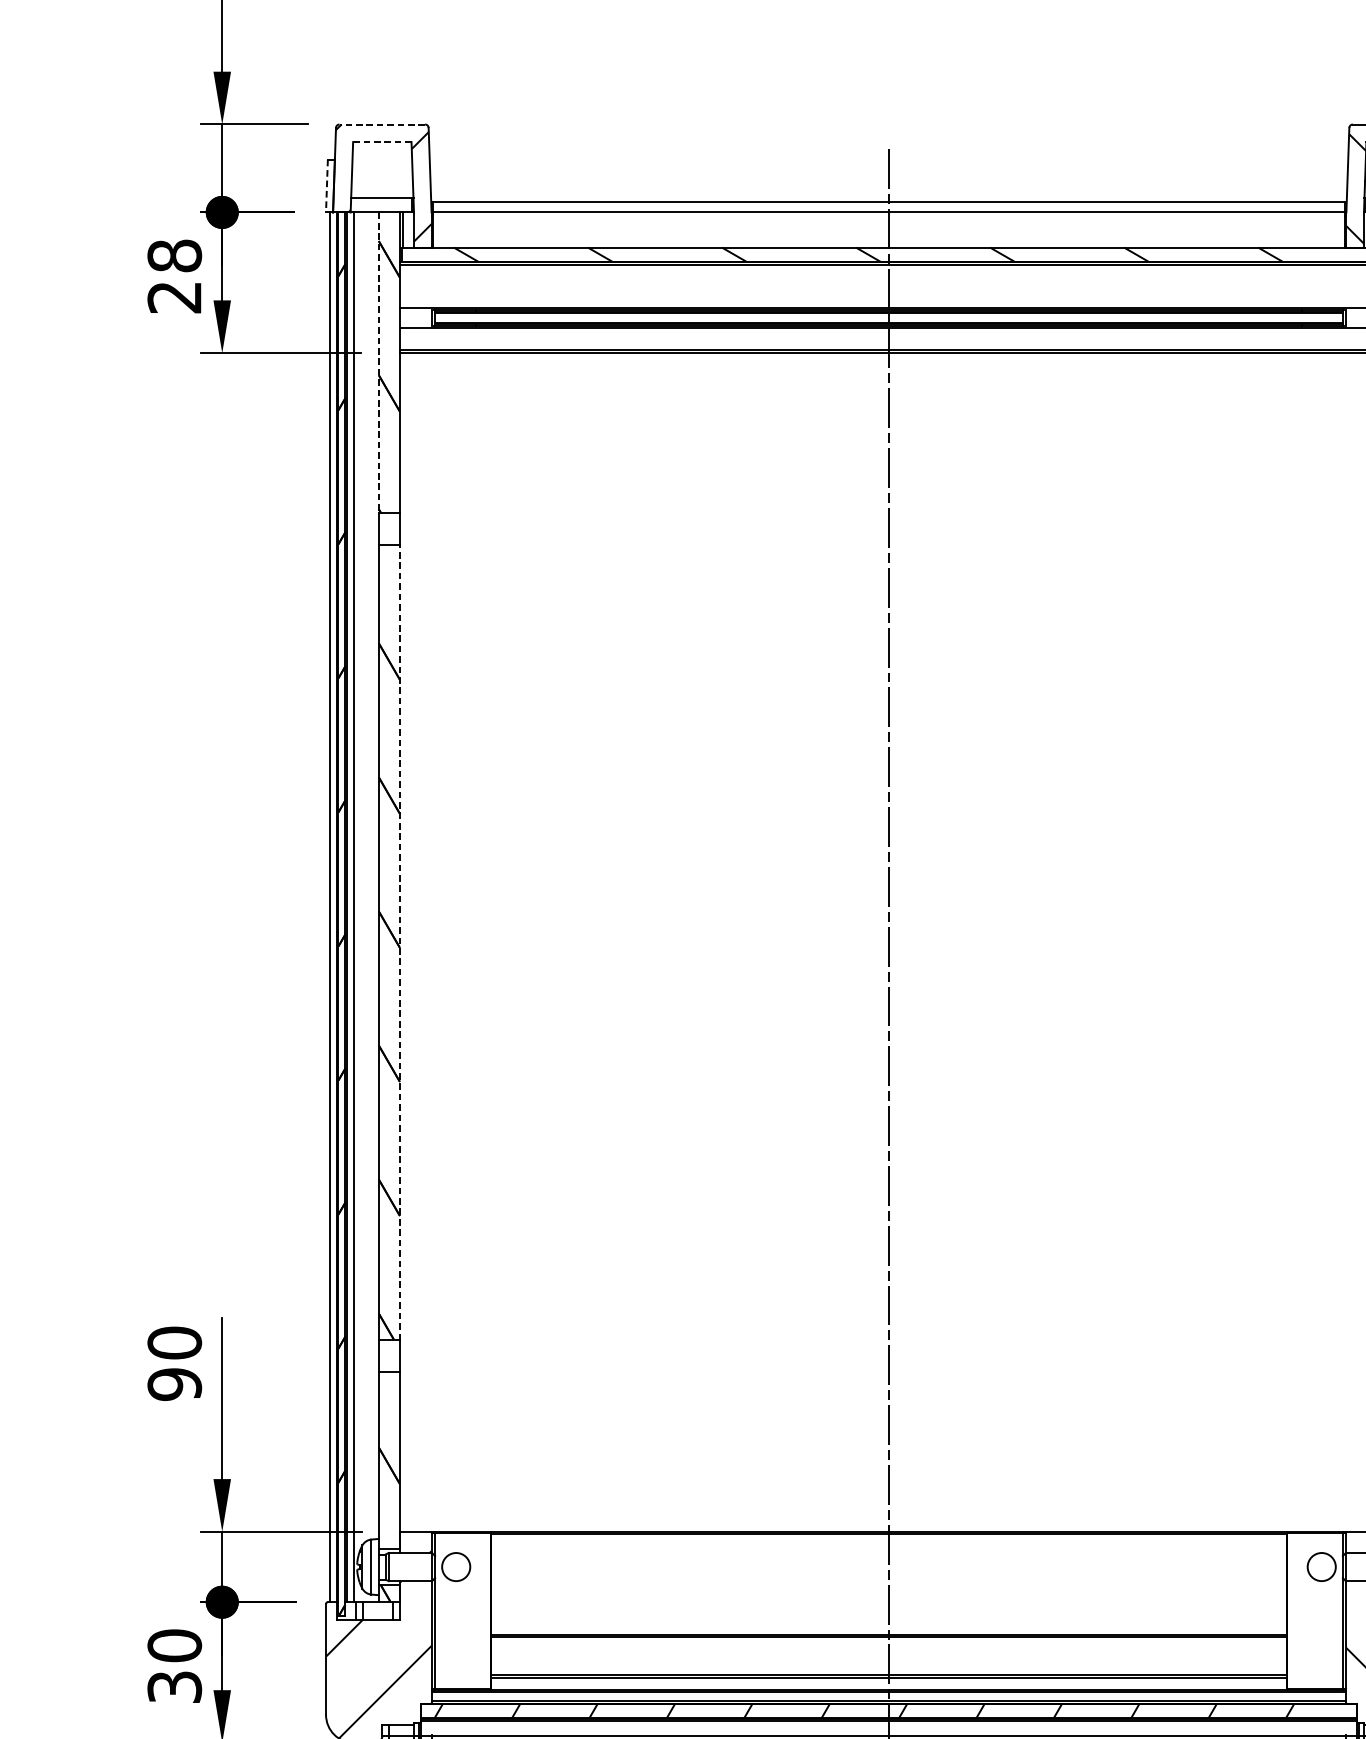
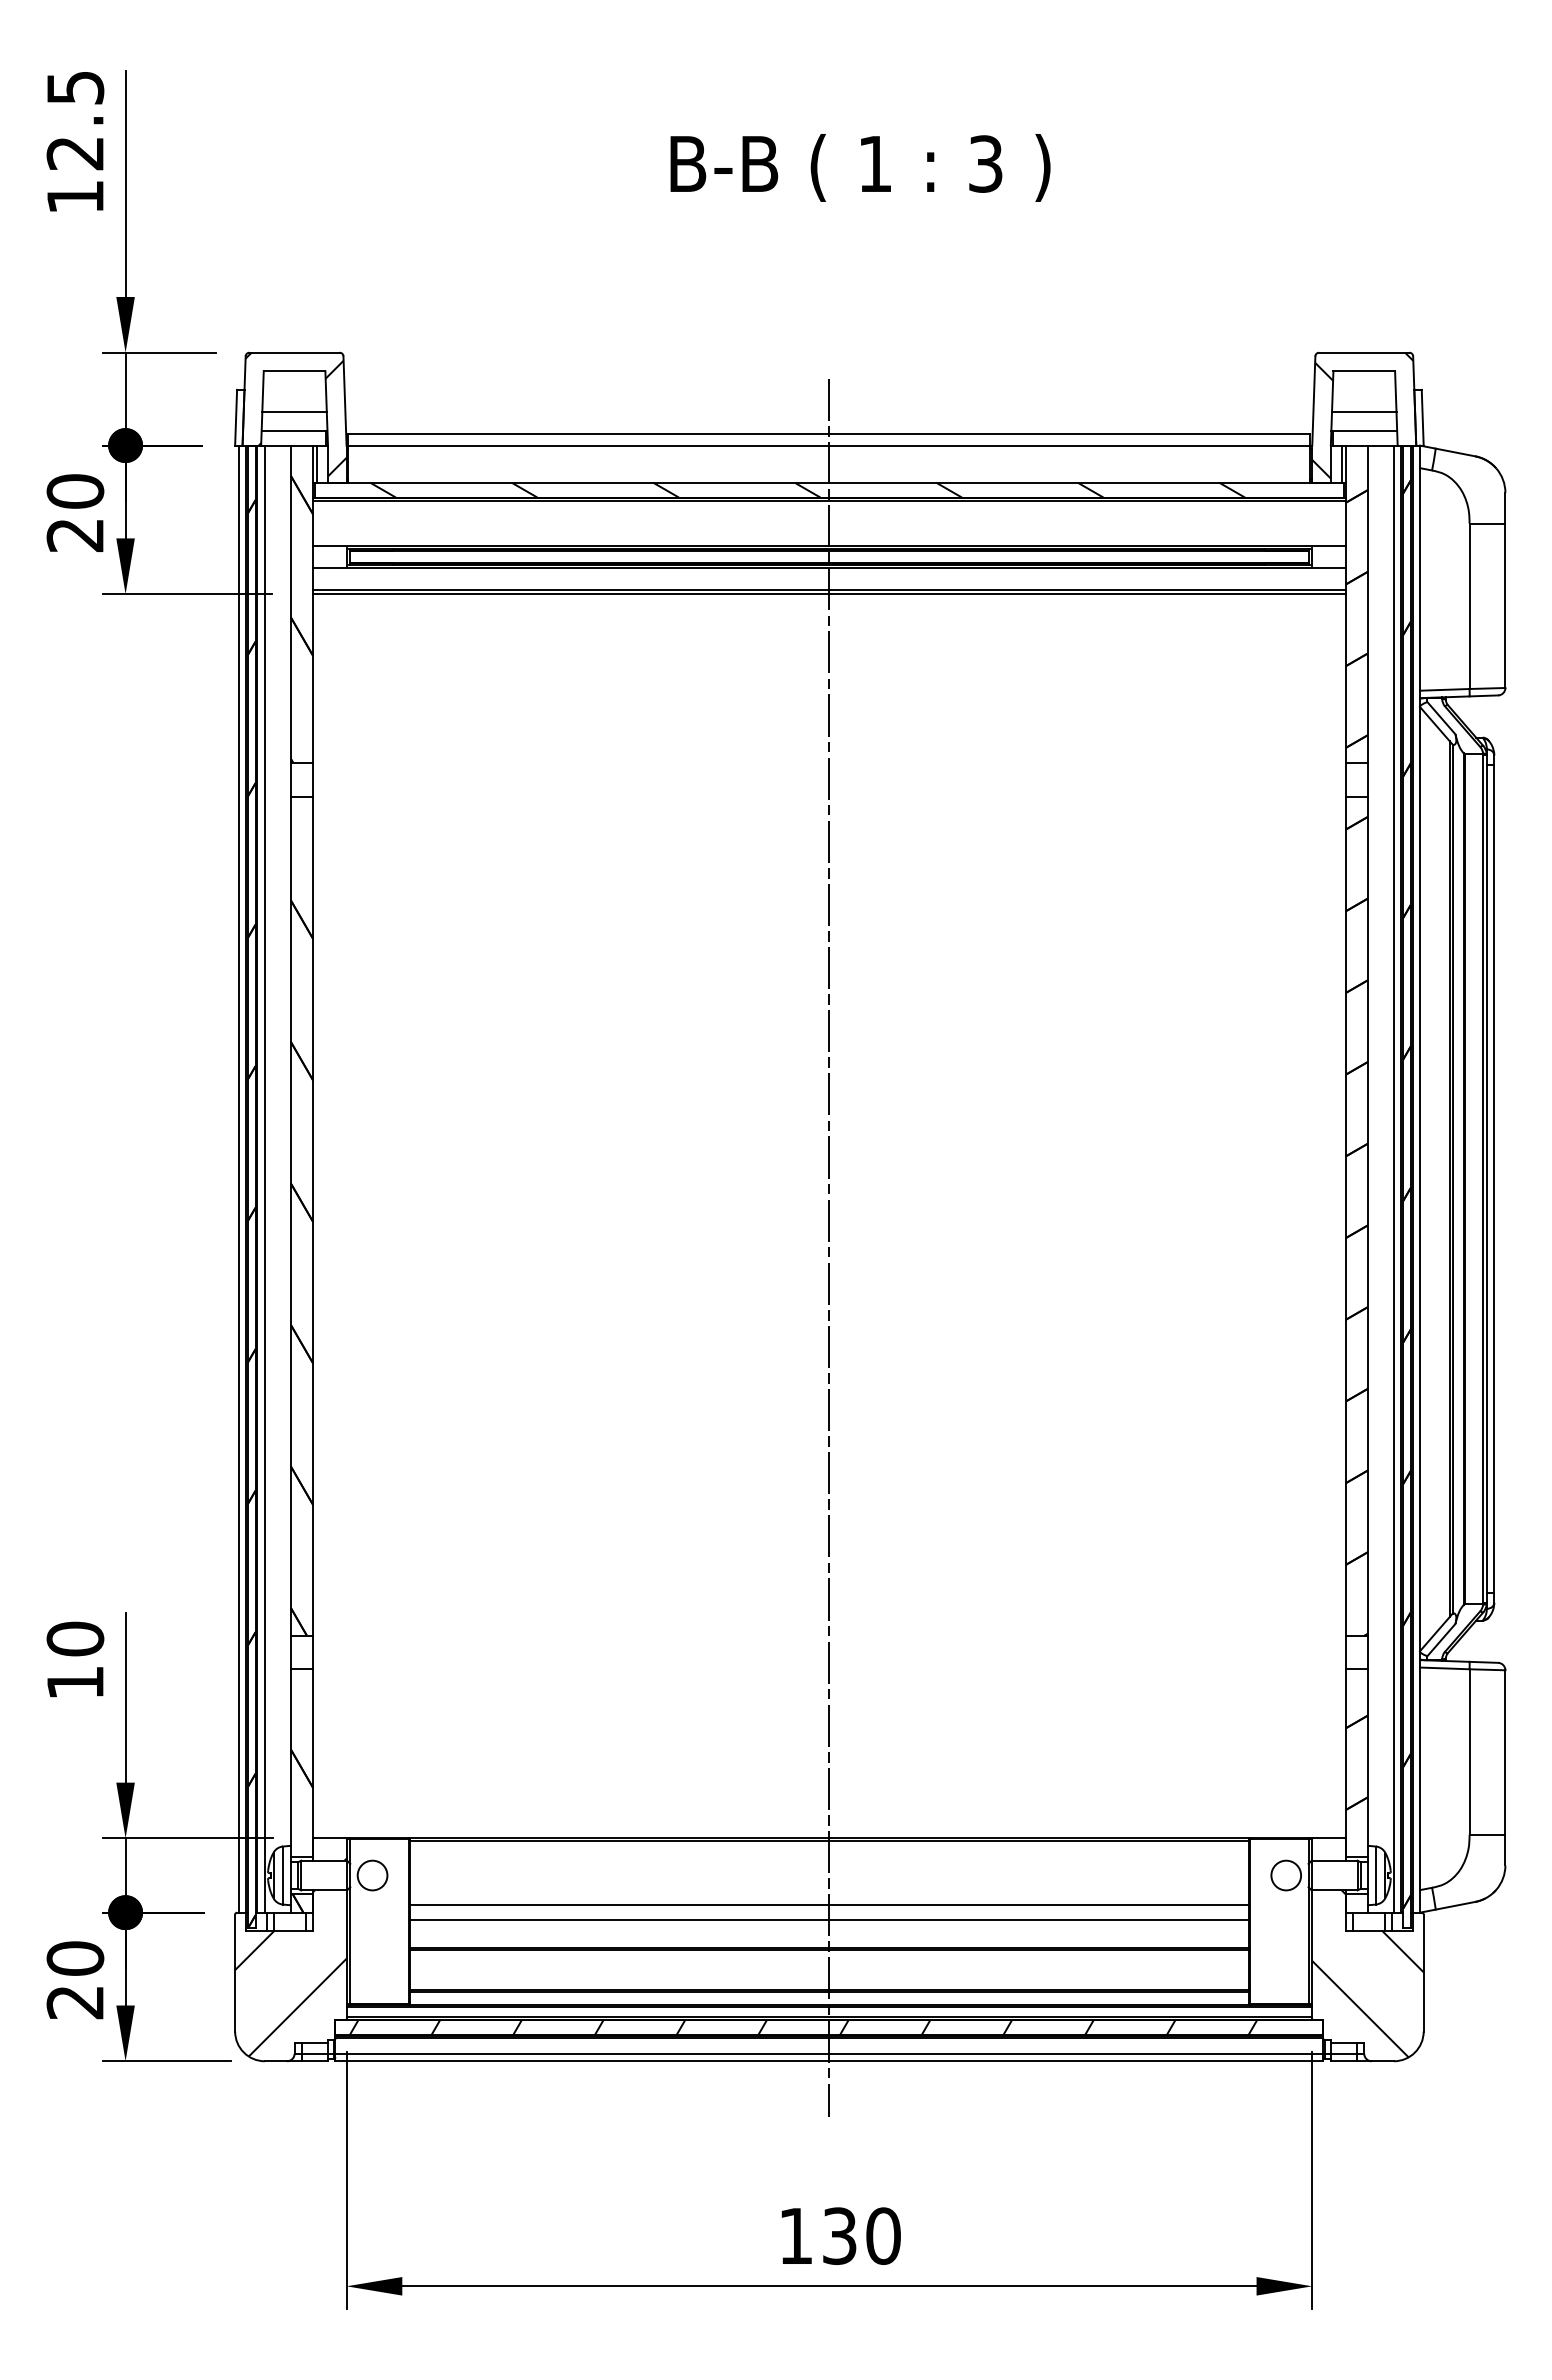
line: (382, 124) -> (294, 352), dashed -> solid
line: (382, 142) -> (294, 371), dashed -> solid
line: (382, 181) -> (294, 412), added
line: (327, 185) -> (236, 417), dashed -> solid
text: (174, 255) -> (75, 491), 28 -> 20
line: (378, 363) -> (290, 604), dashed -> solid
line: (400, 942) -> (313, 1216), dashed -> solid
text: (174, 1384) -> (75, 1682), 90 -> 10
line: (889, 1595) -> (829, 1905), added
line: (889, 1609) -> (829, 1920), added
text: (174, 1687) -> (75, 2002), 30 -> 20

